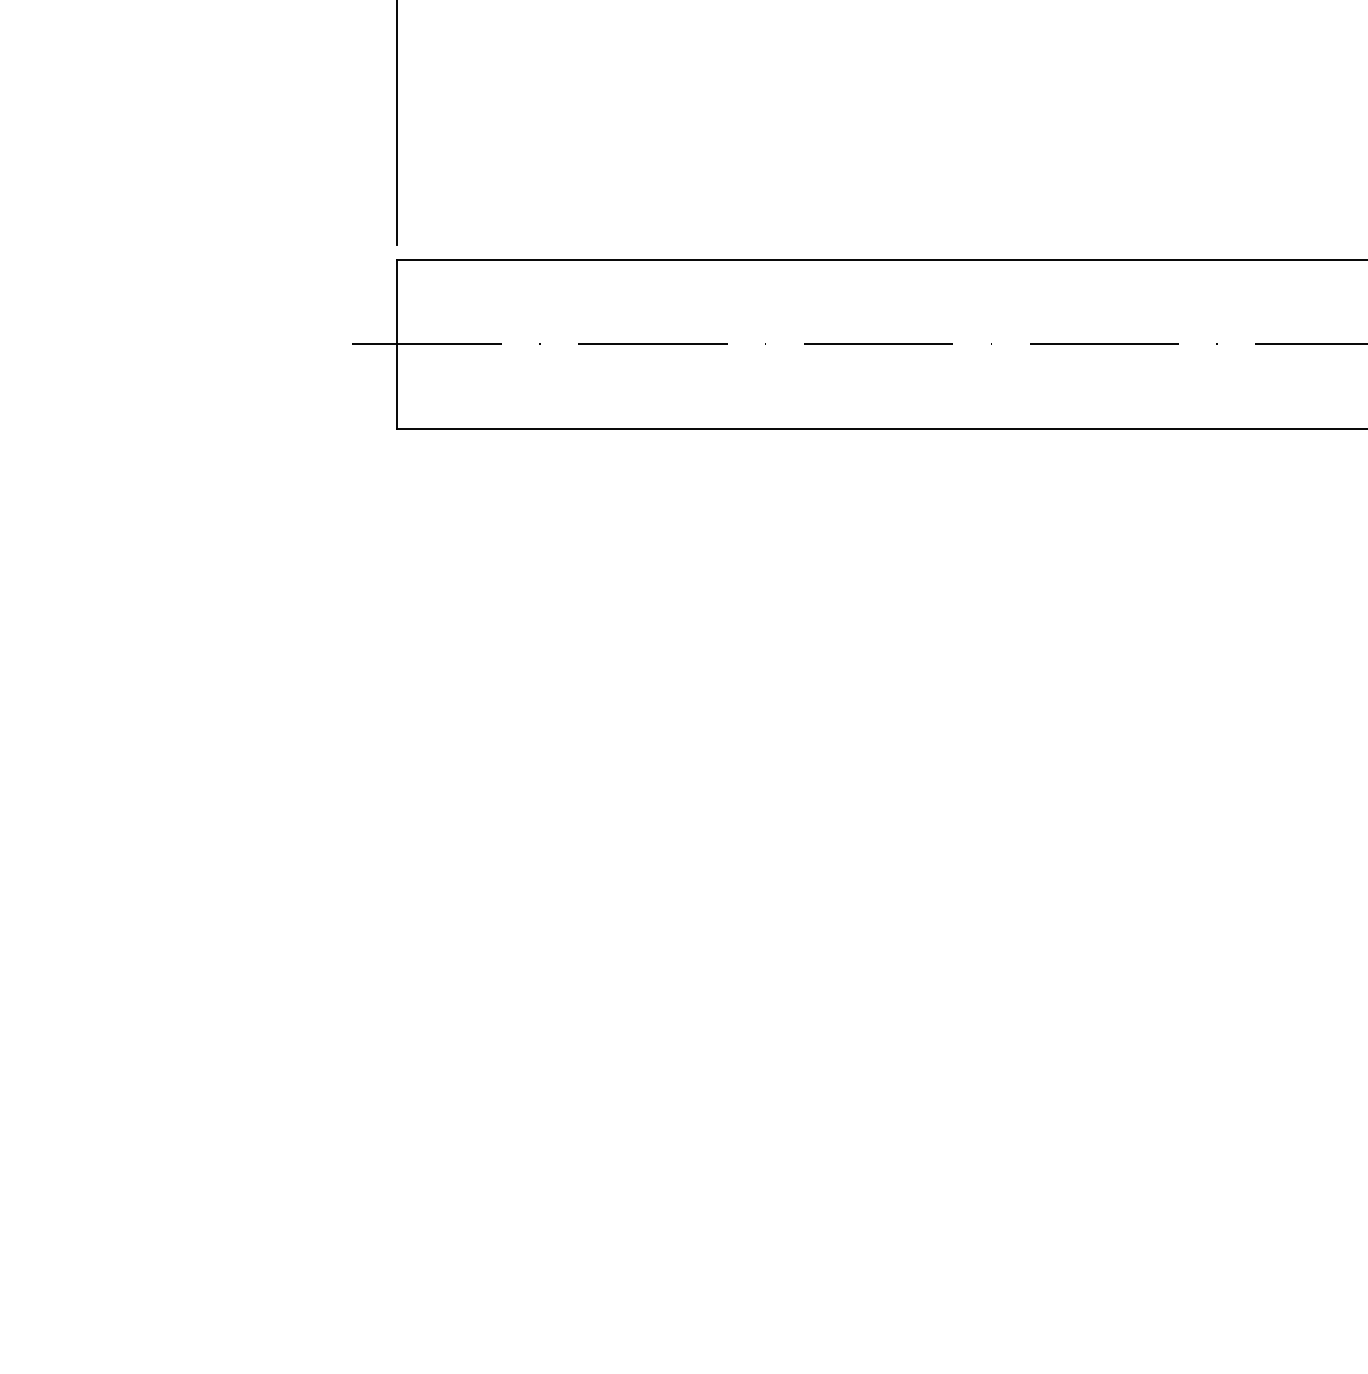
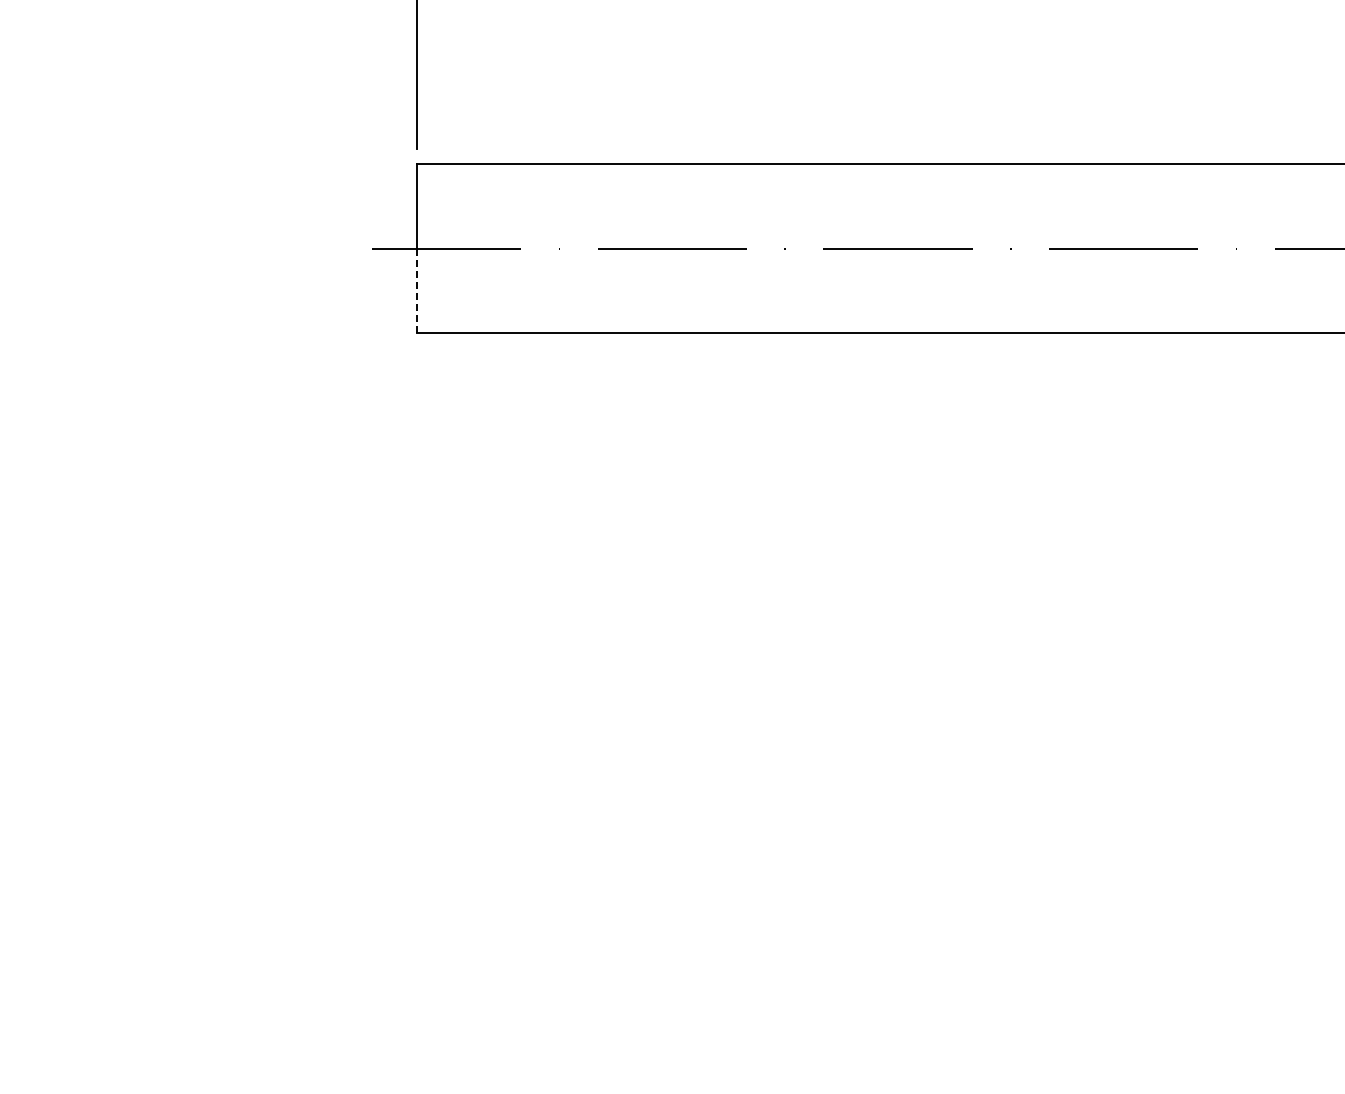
line: (397, 386) -> (416, 291), solid -> dashed

